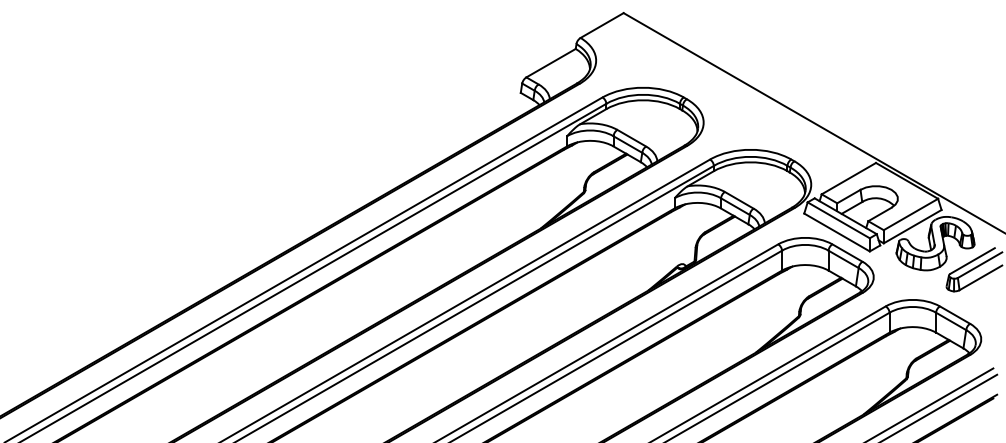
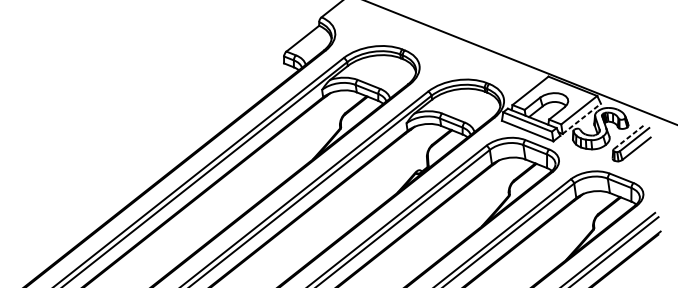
line: (913, 226) -> (582, 118), solid -> dashed
line: (972, 260) -> (628, 137), solid -> dashed

